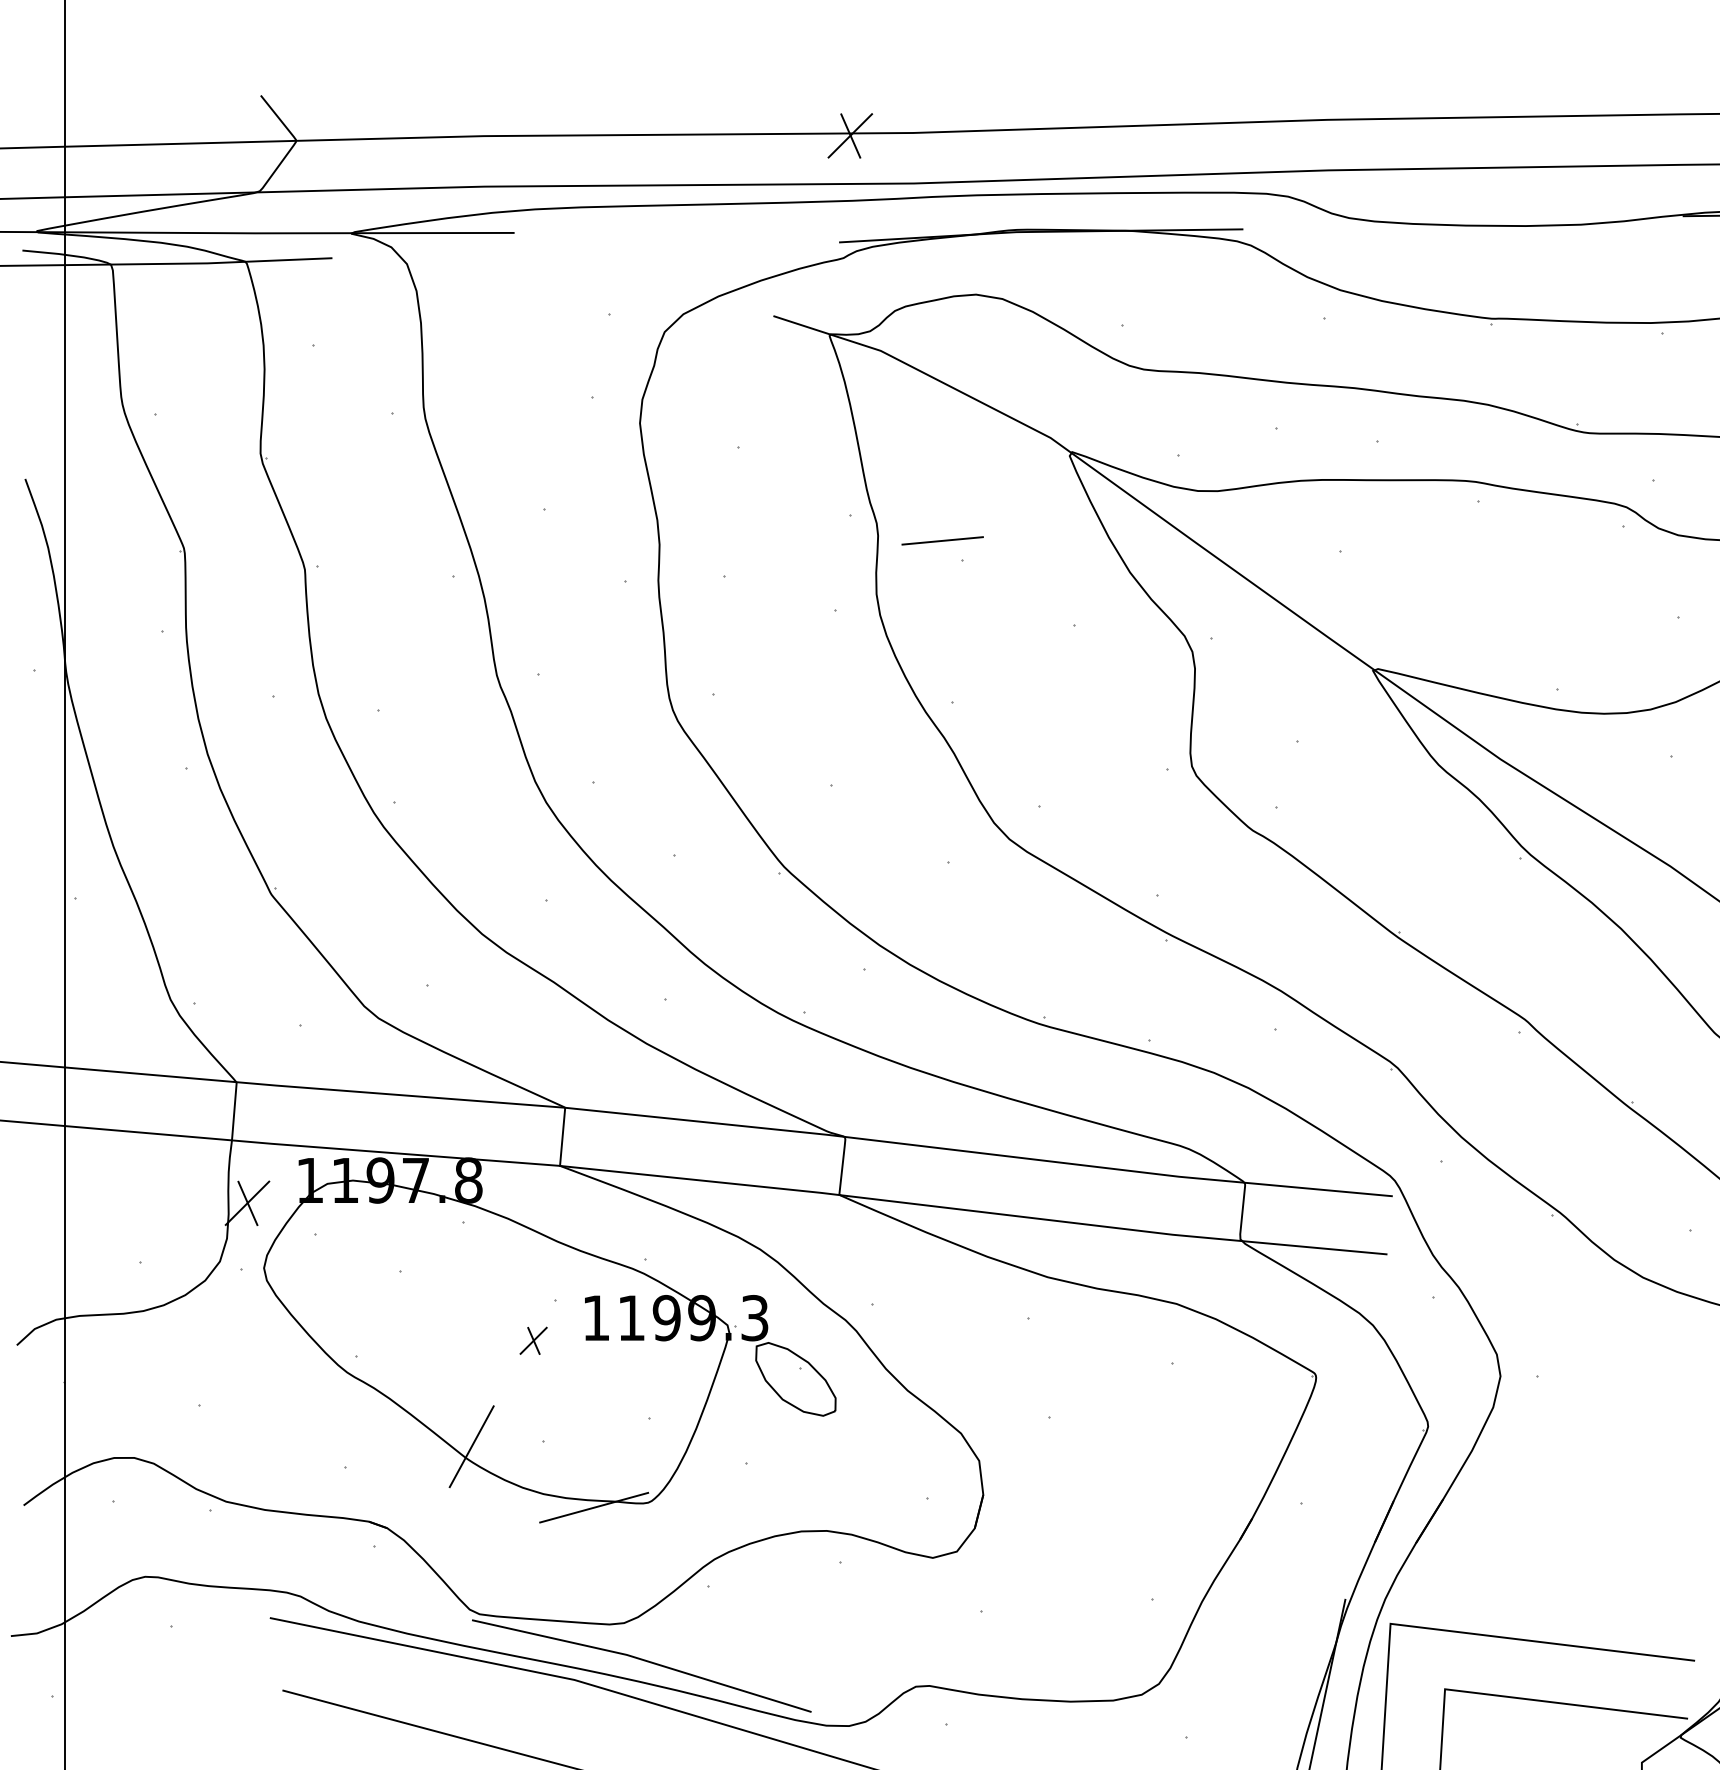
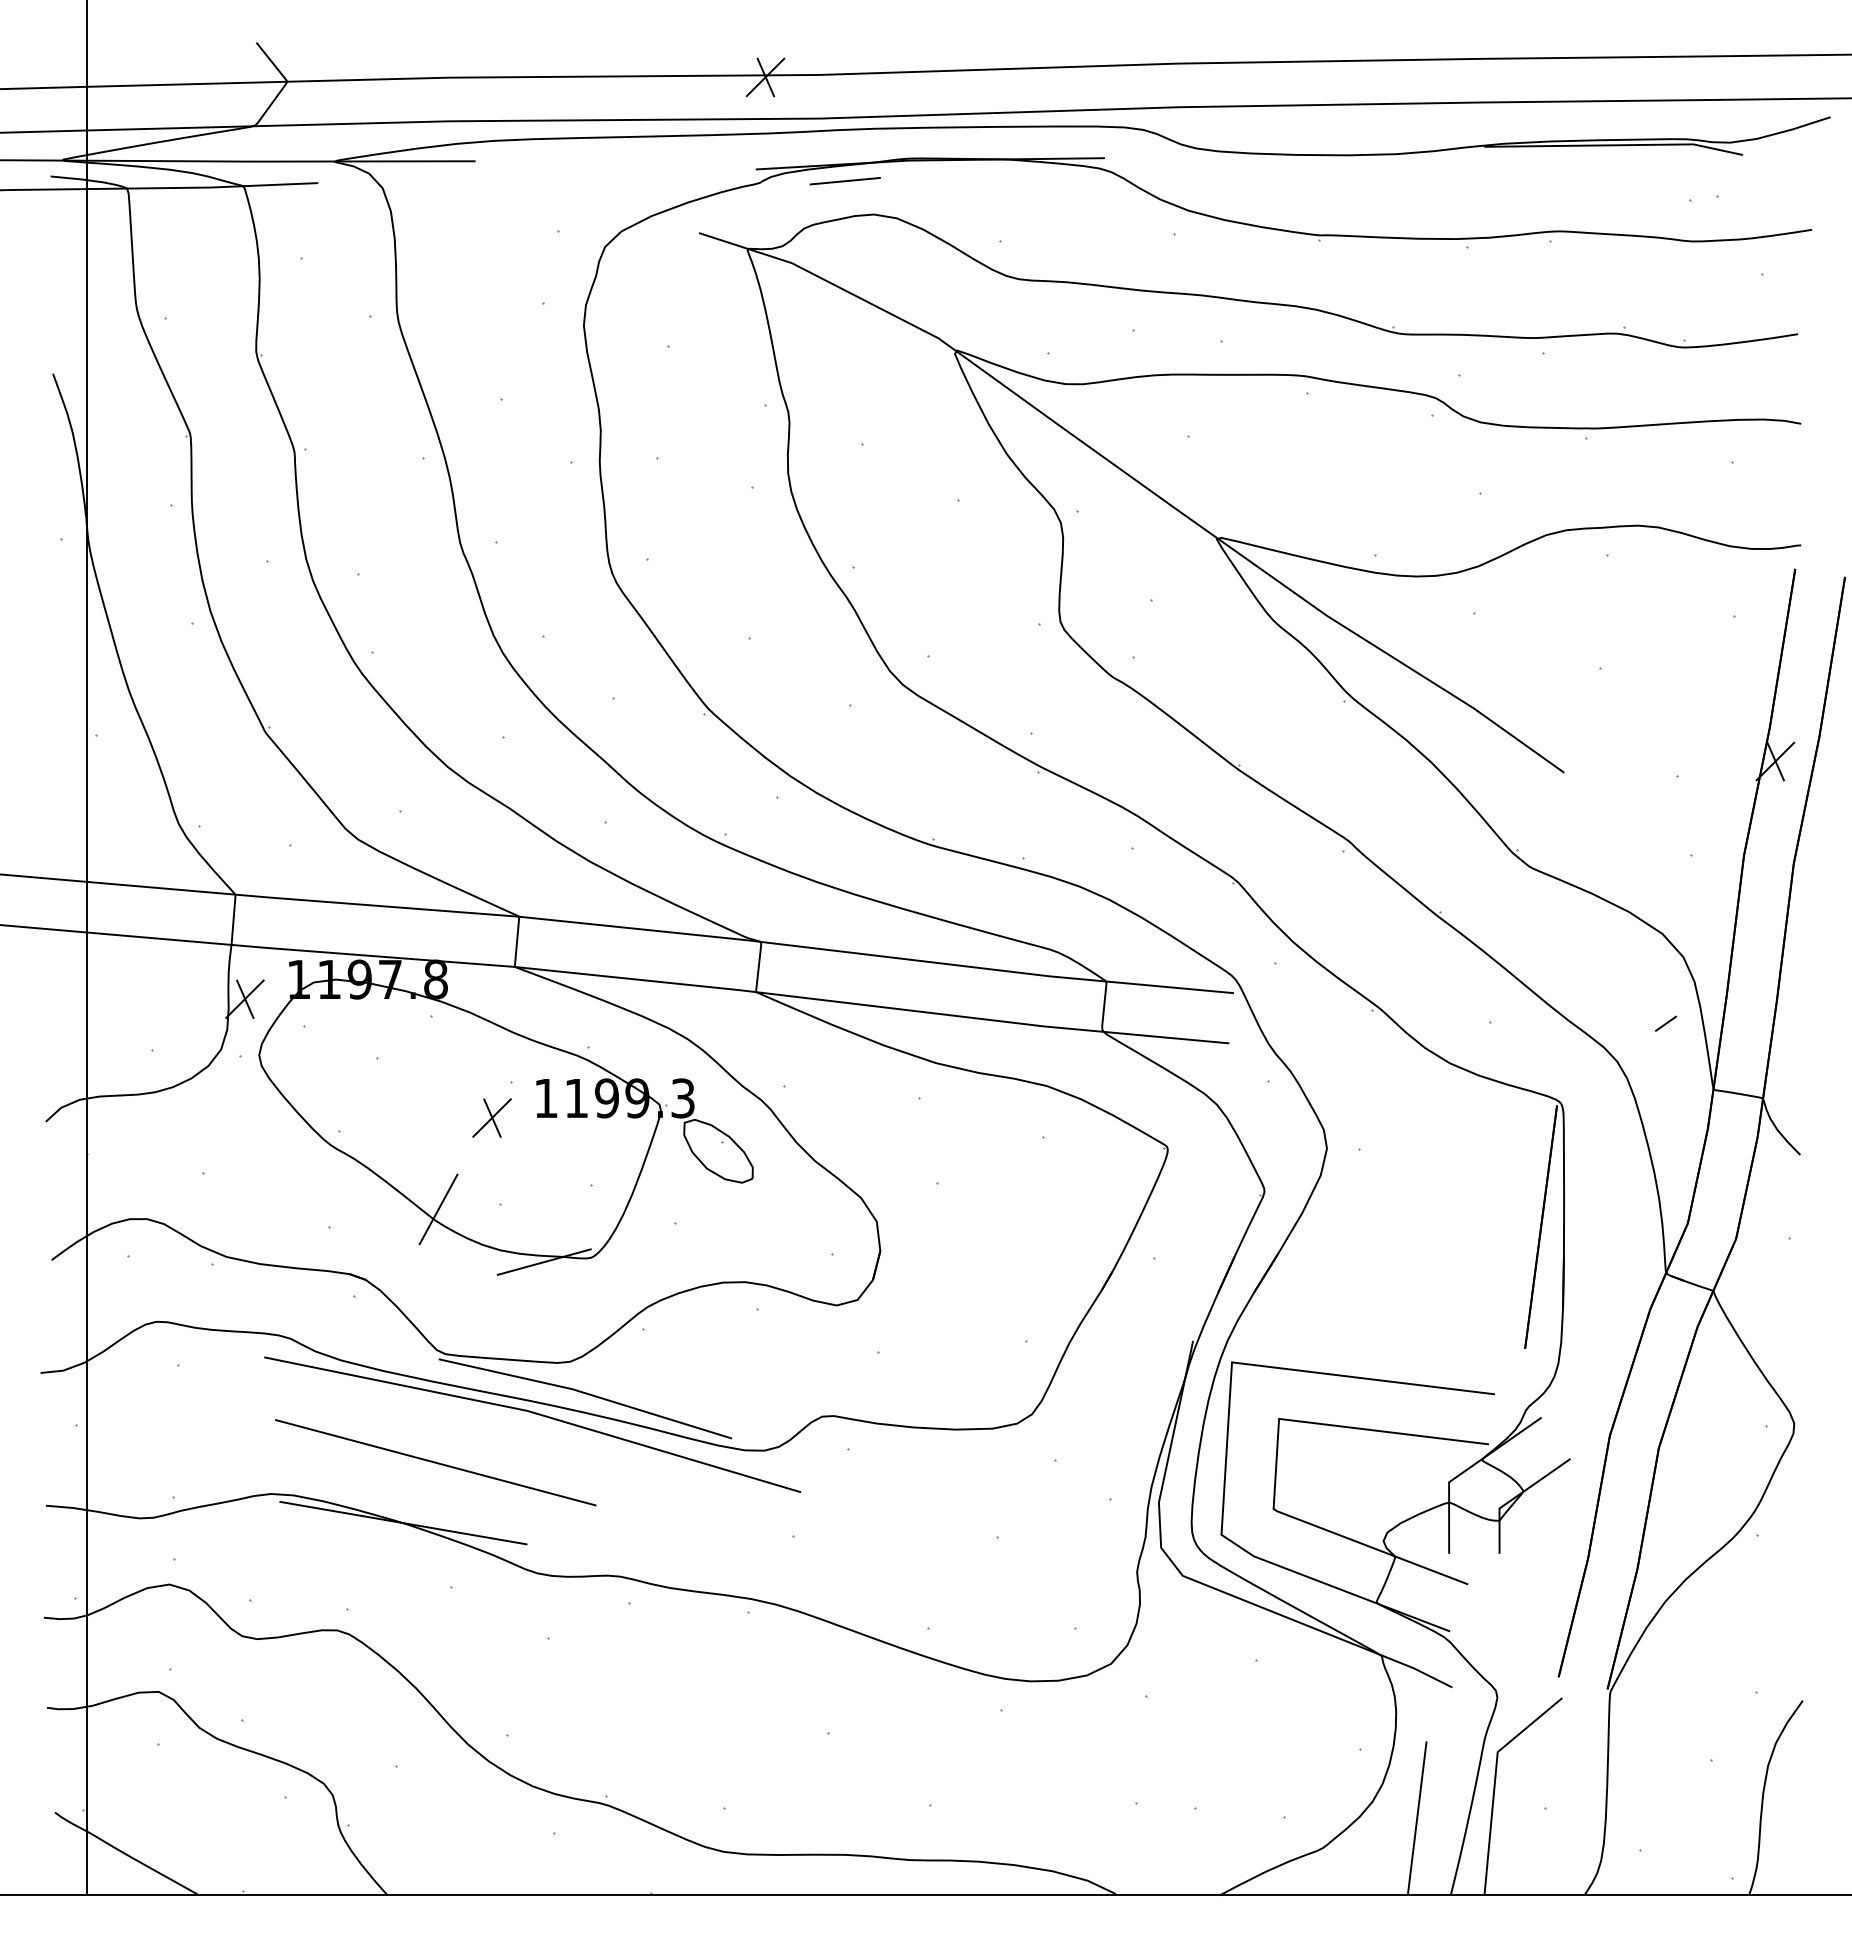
line: (941, 541) -> (844, 181), moved
part: (533, 1340) -> (491, 1117), size x1.67

